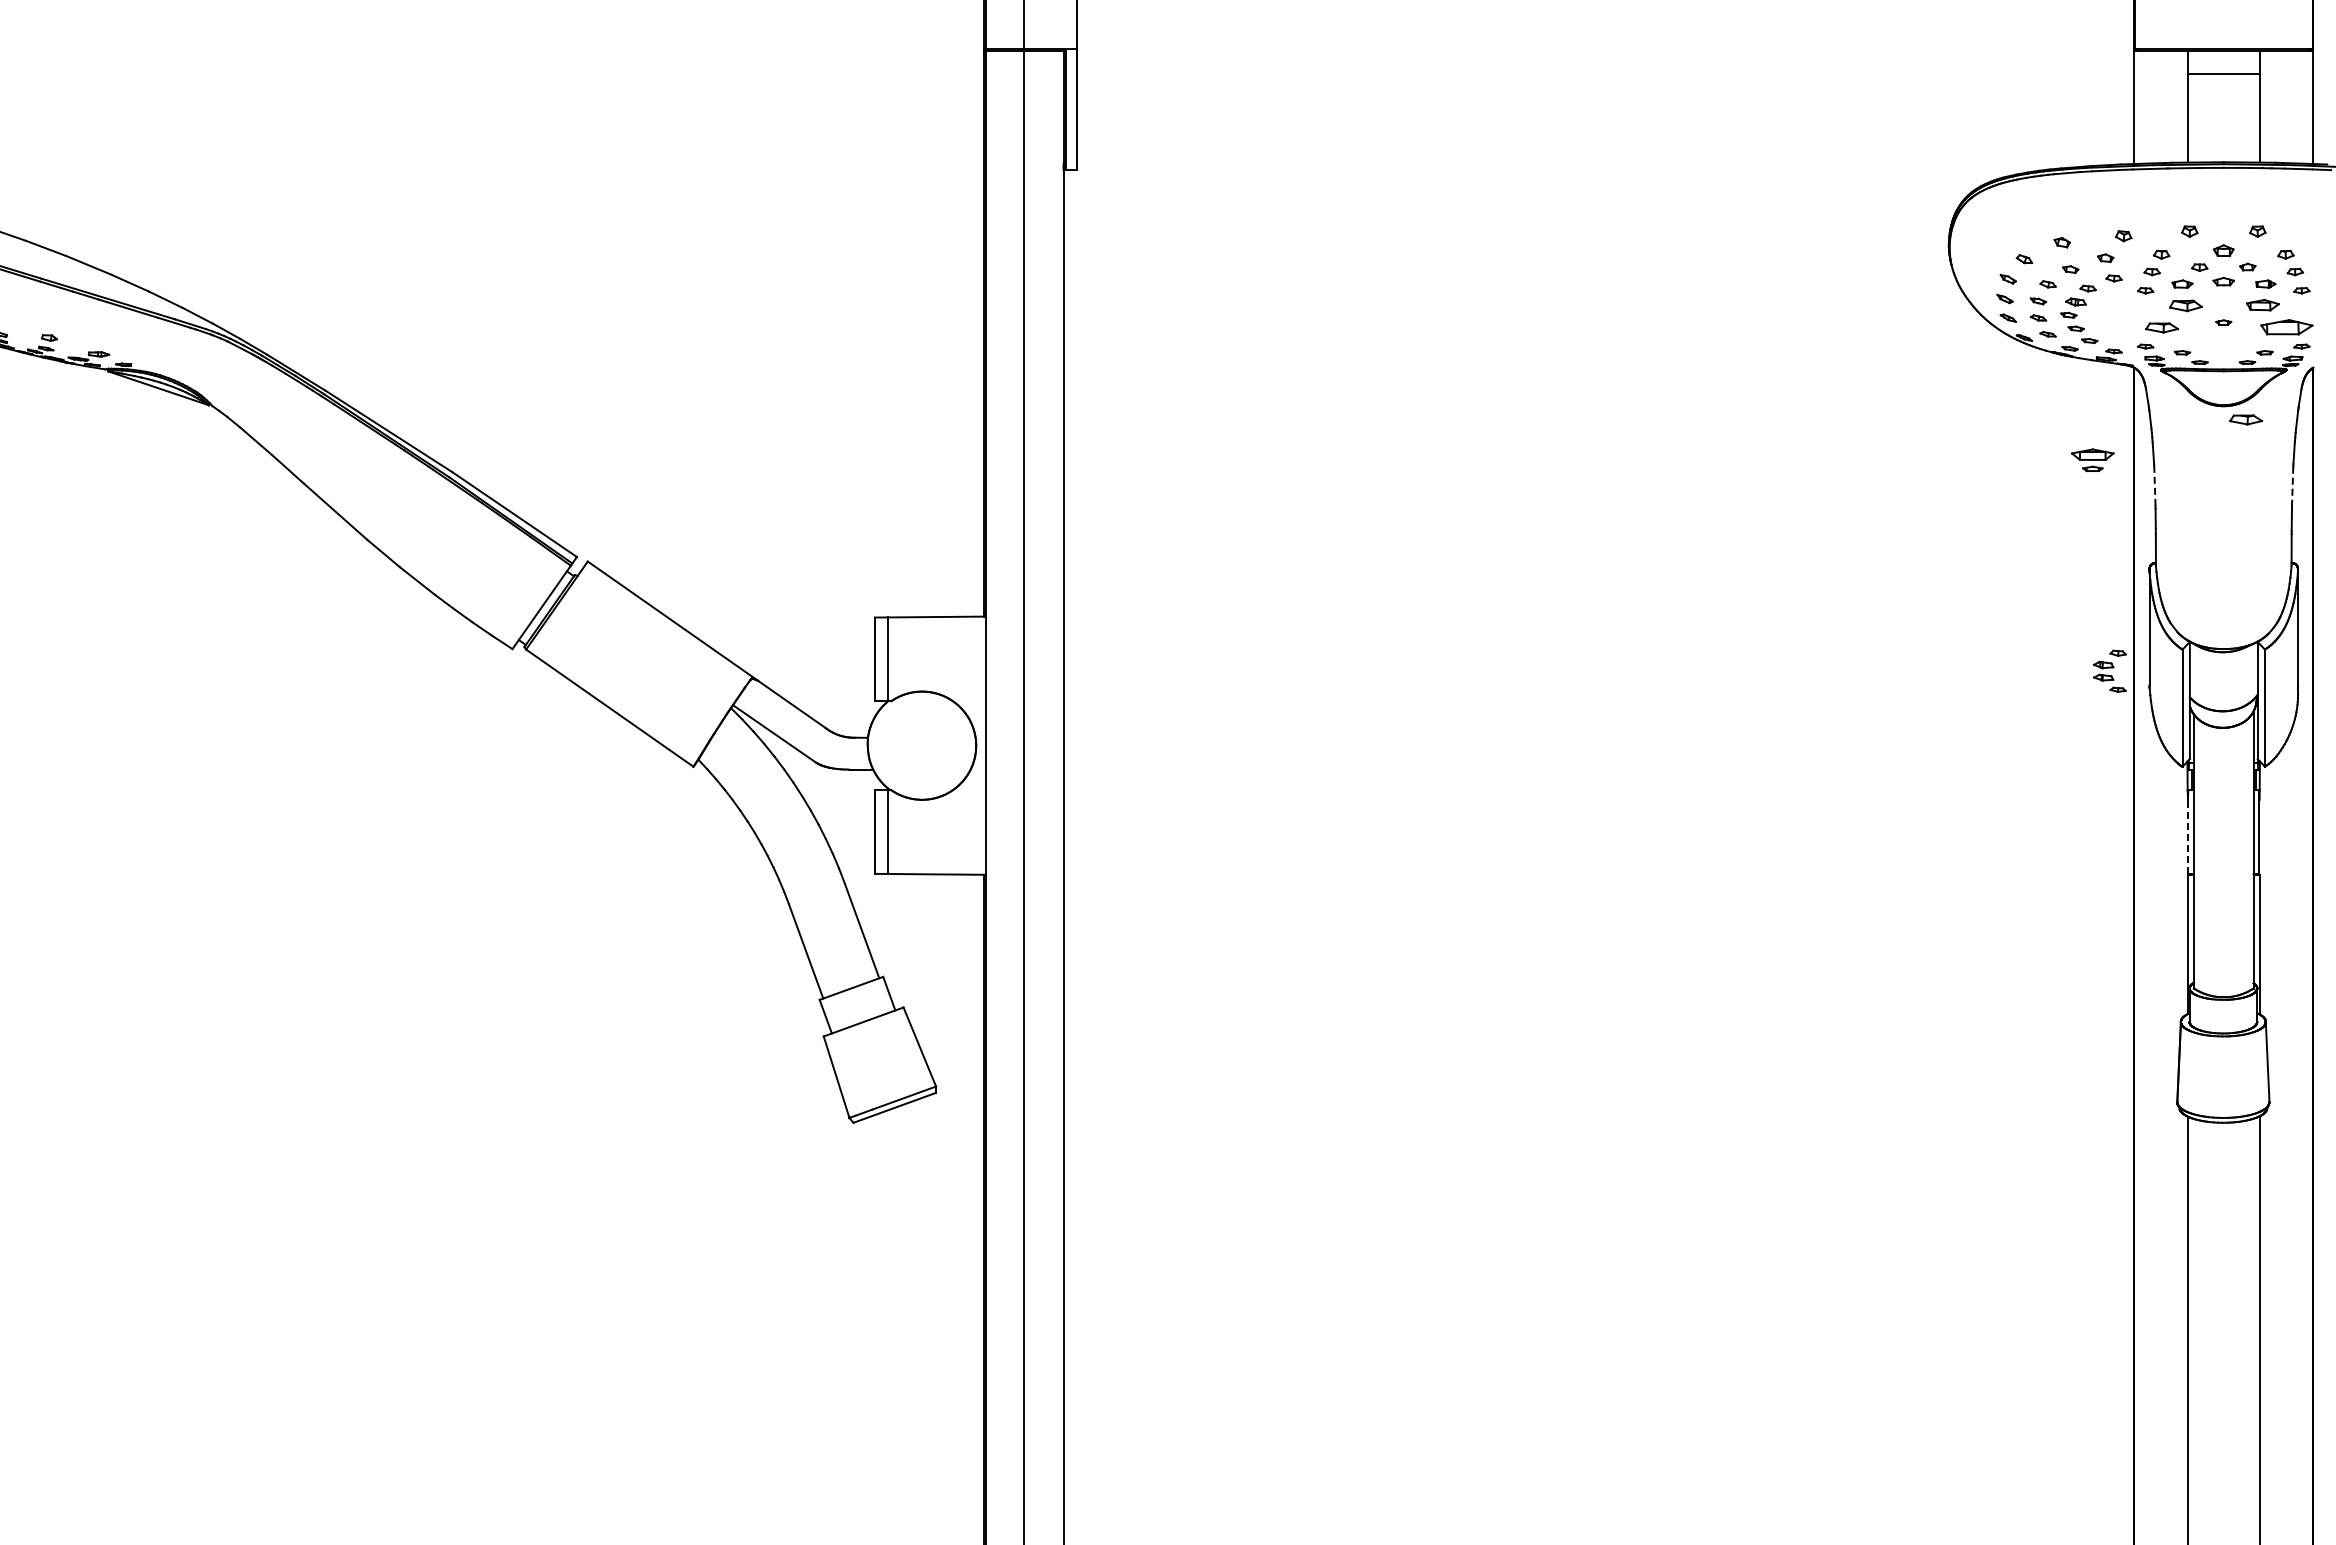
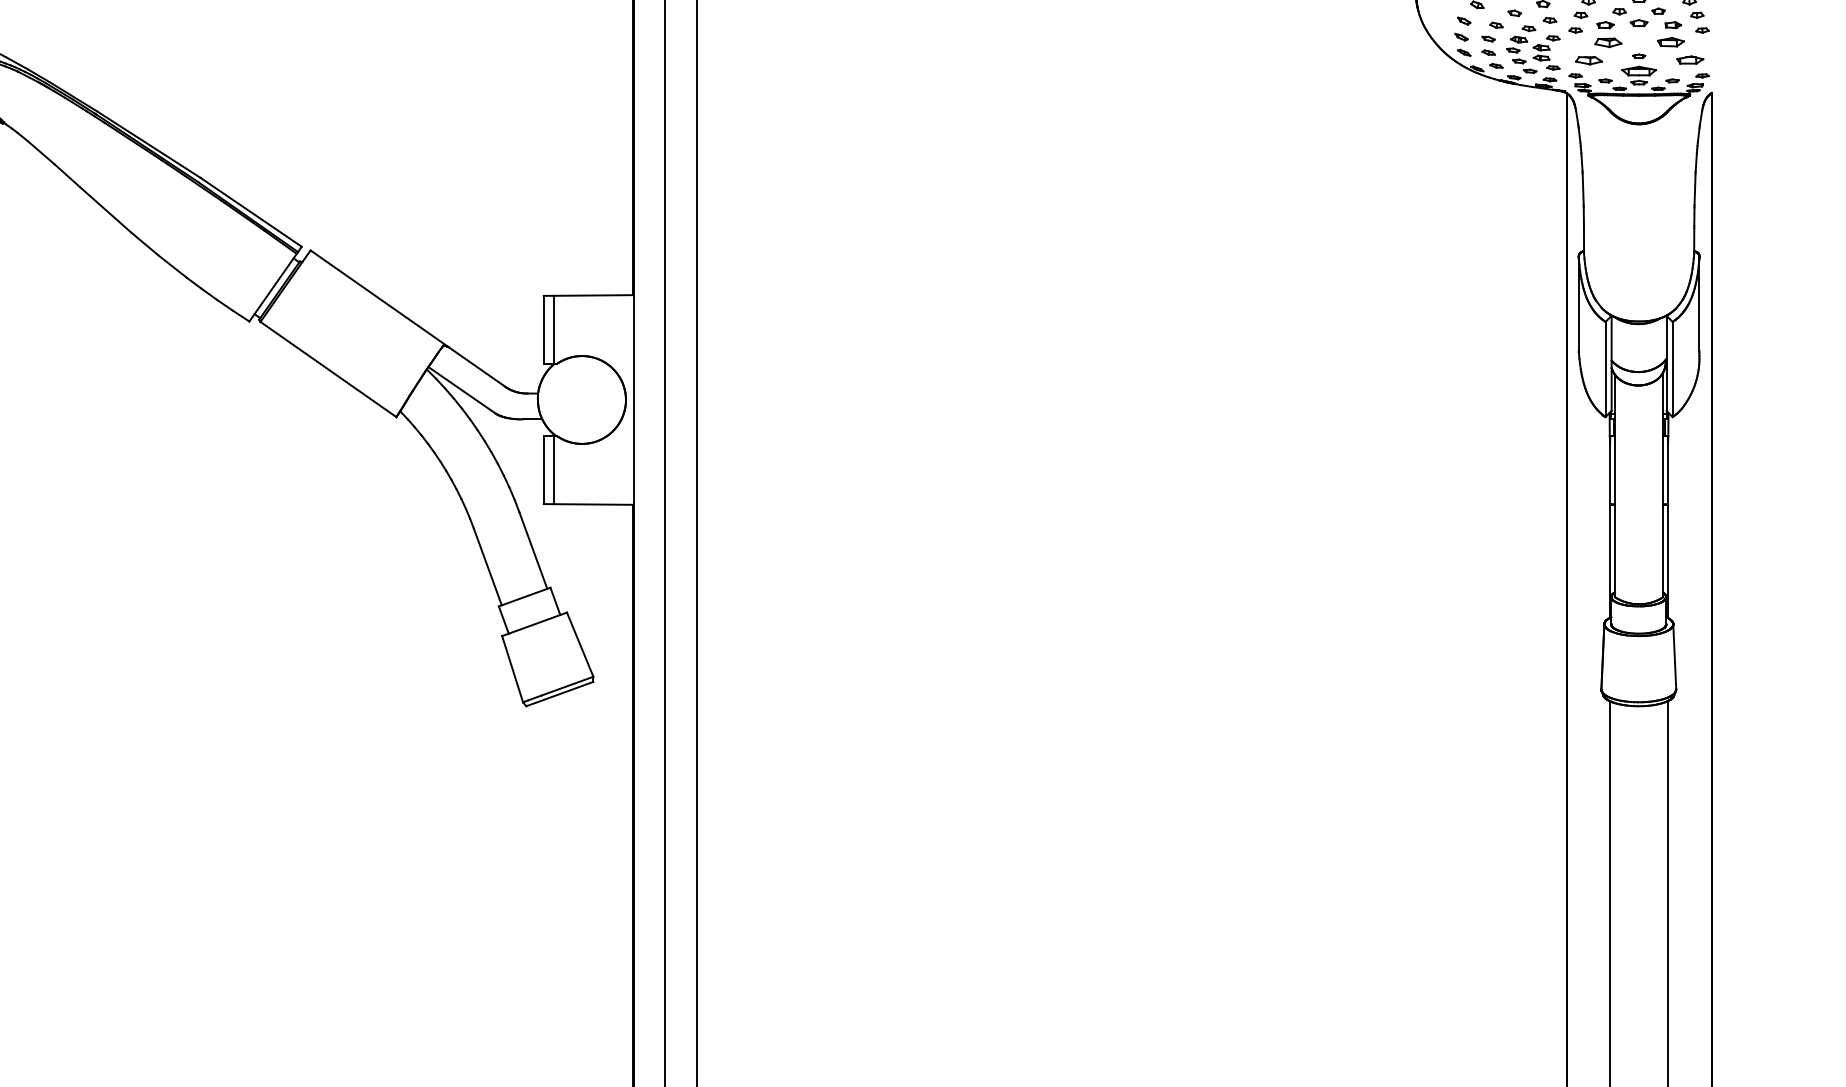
part: (2286, 326) -> (1690, 59), size x0.62
part: (2245, 419) -> (1656, 135), removed
part: (2092, 460) -> (1638, 75), moved
line: (2154, 486) -> (1582, 189), dashed -> solid
line: (2292, 486) -> (1694, 189), dashed -> solid
part: (2109, 670) -> (1546, 52), moved
line: (2188, 832) -> (1610, 470), dashed -> solid

